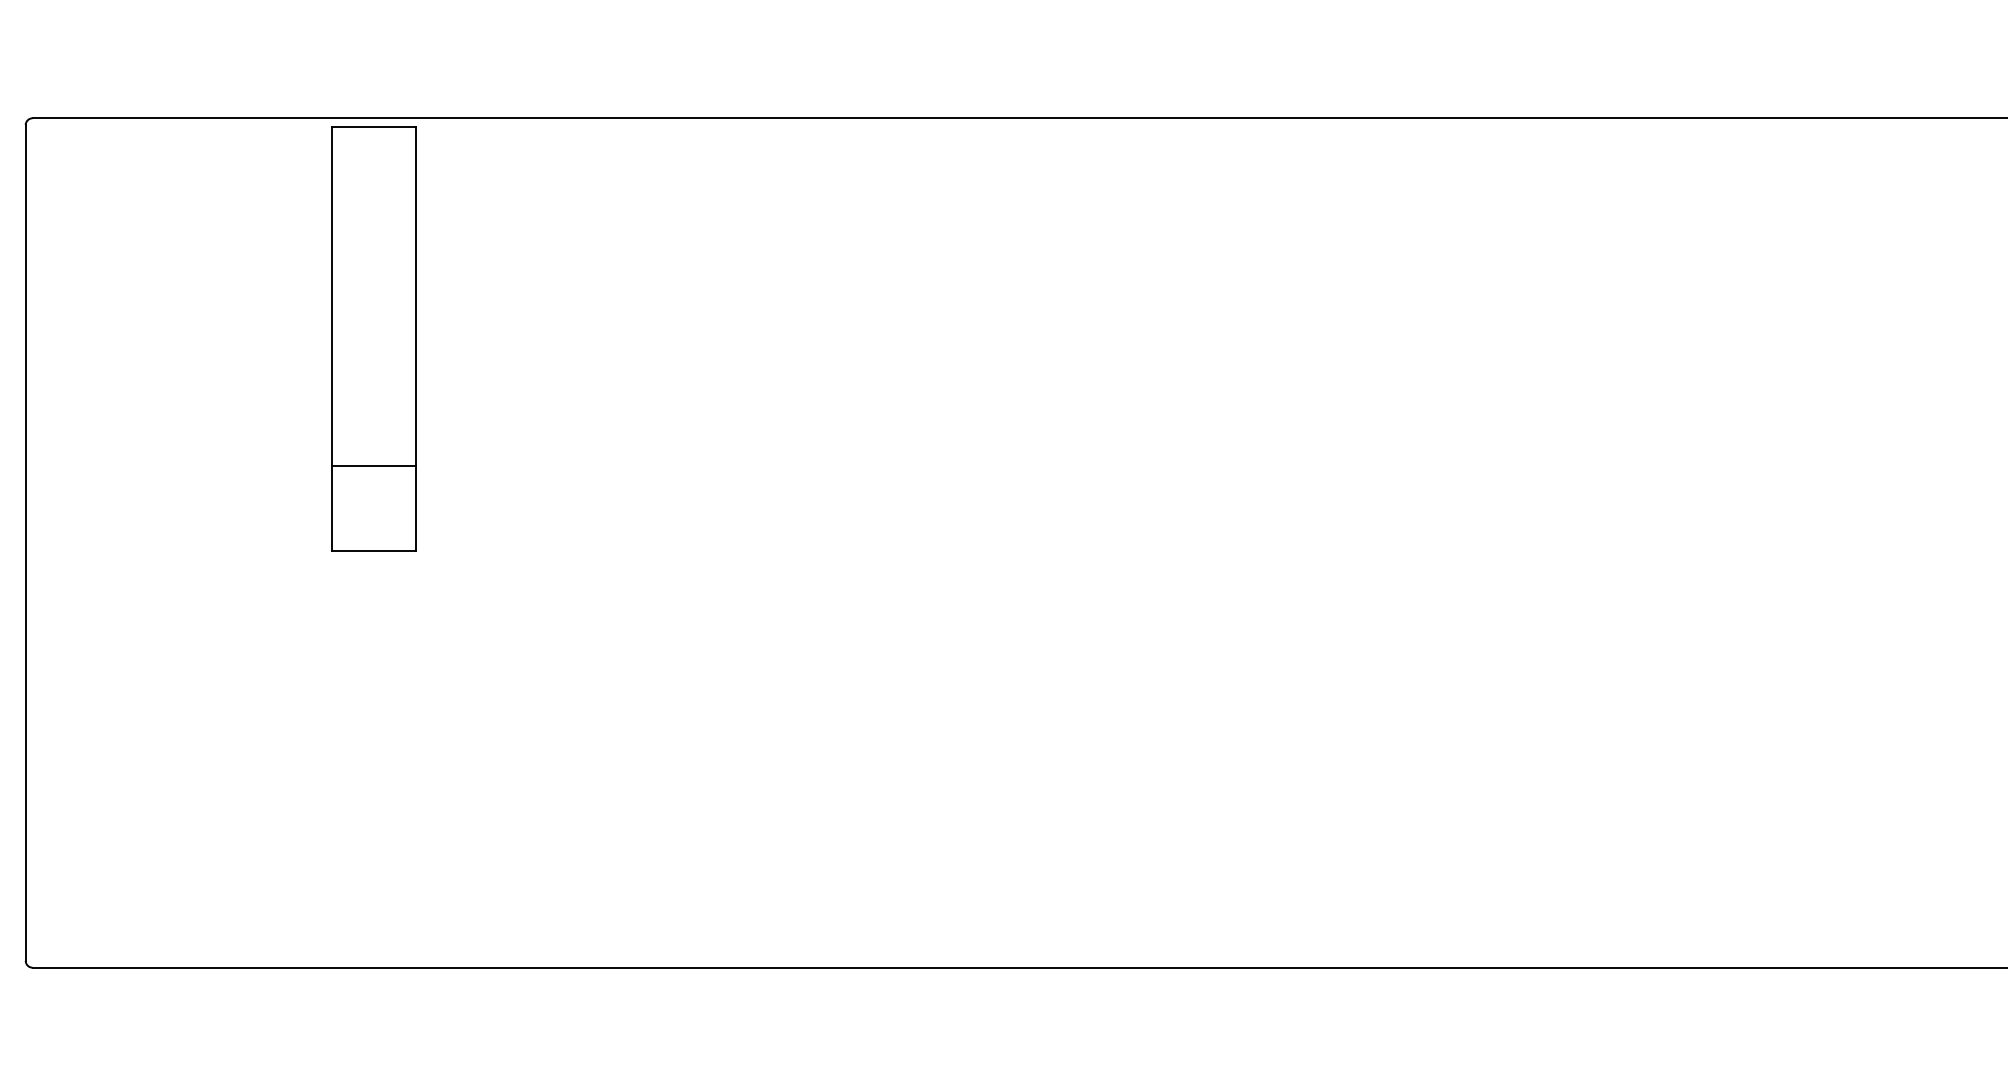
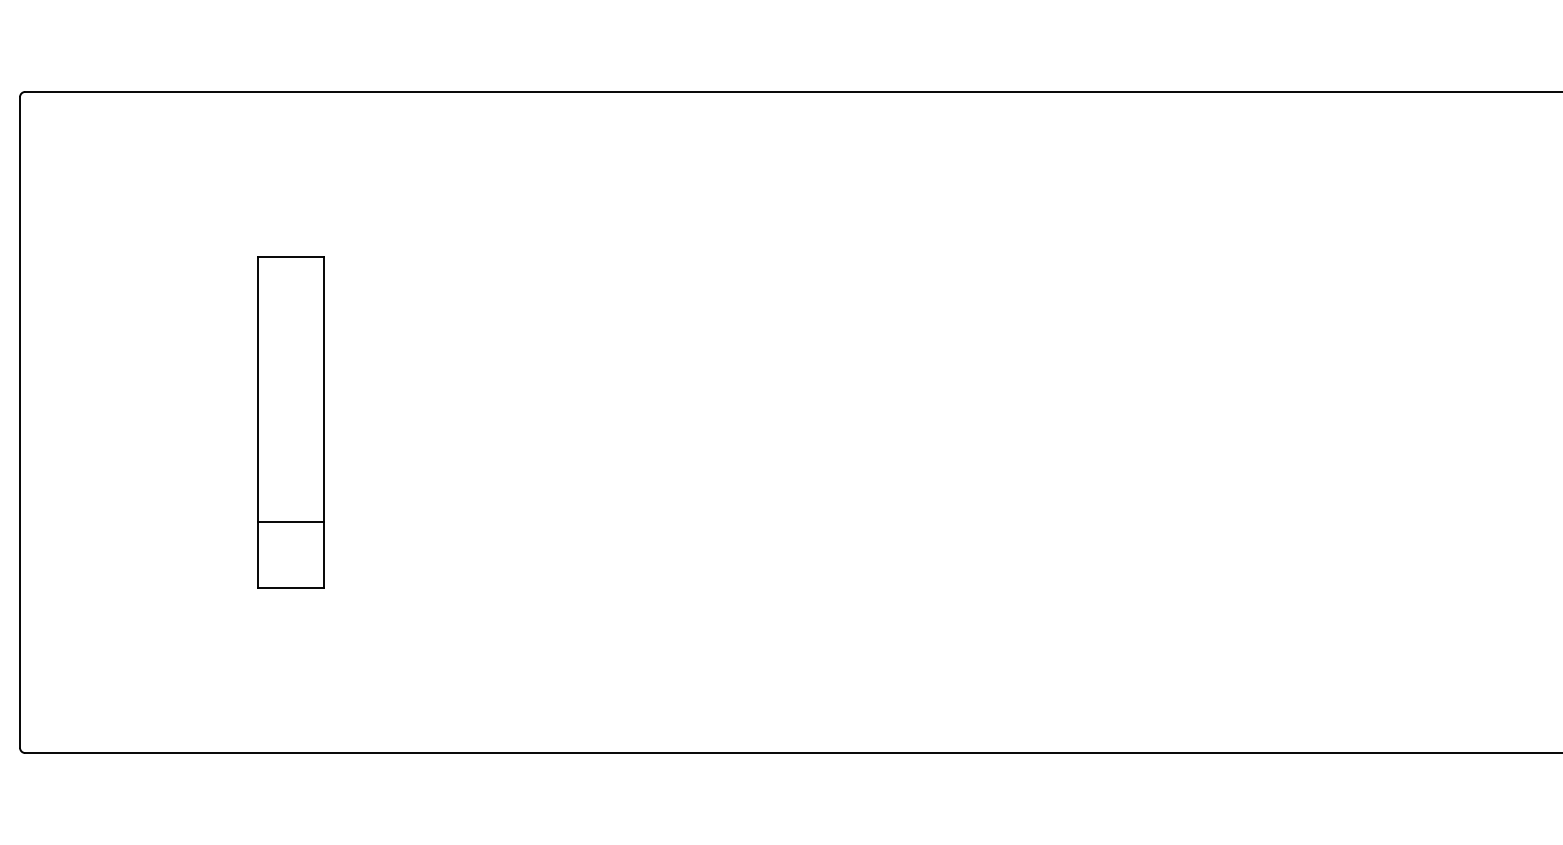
part: (373, 338) -> (290, 422), moved

